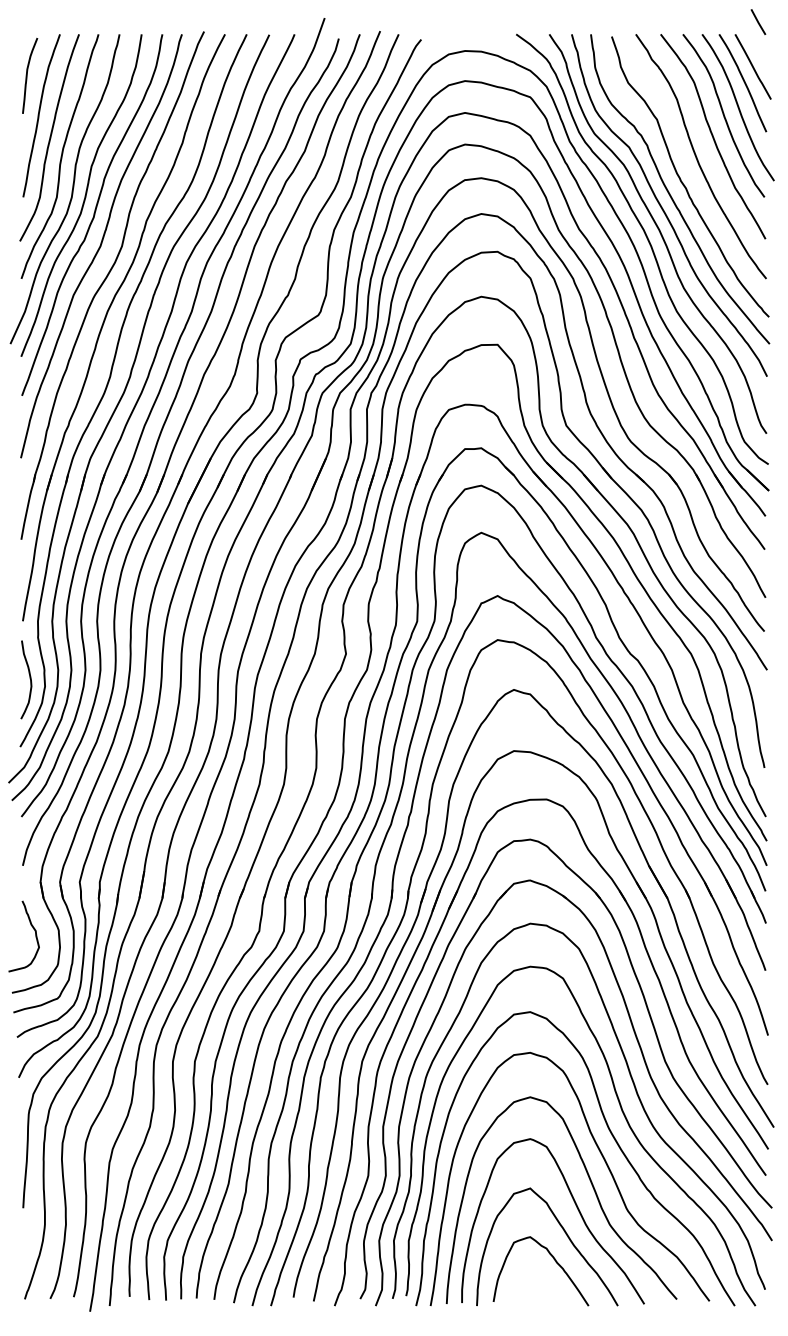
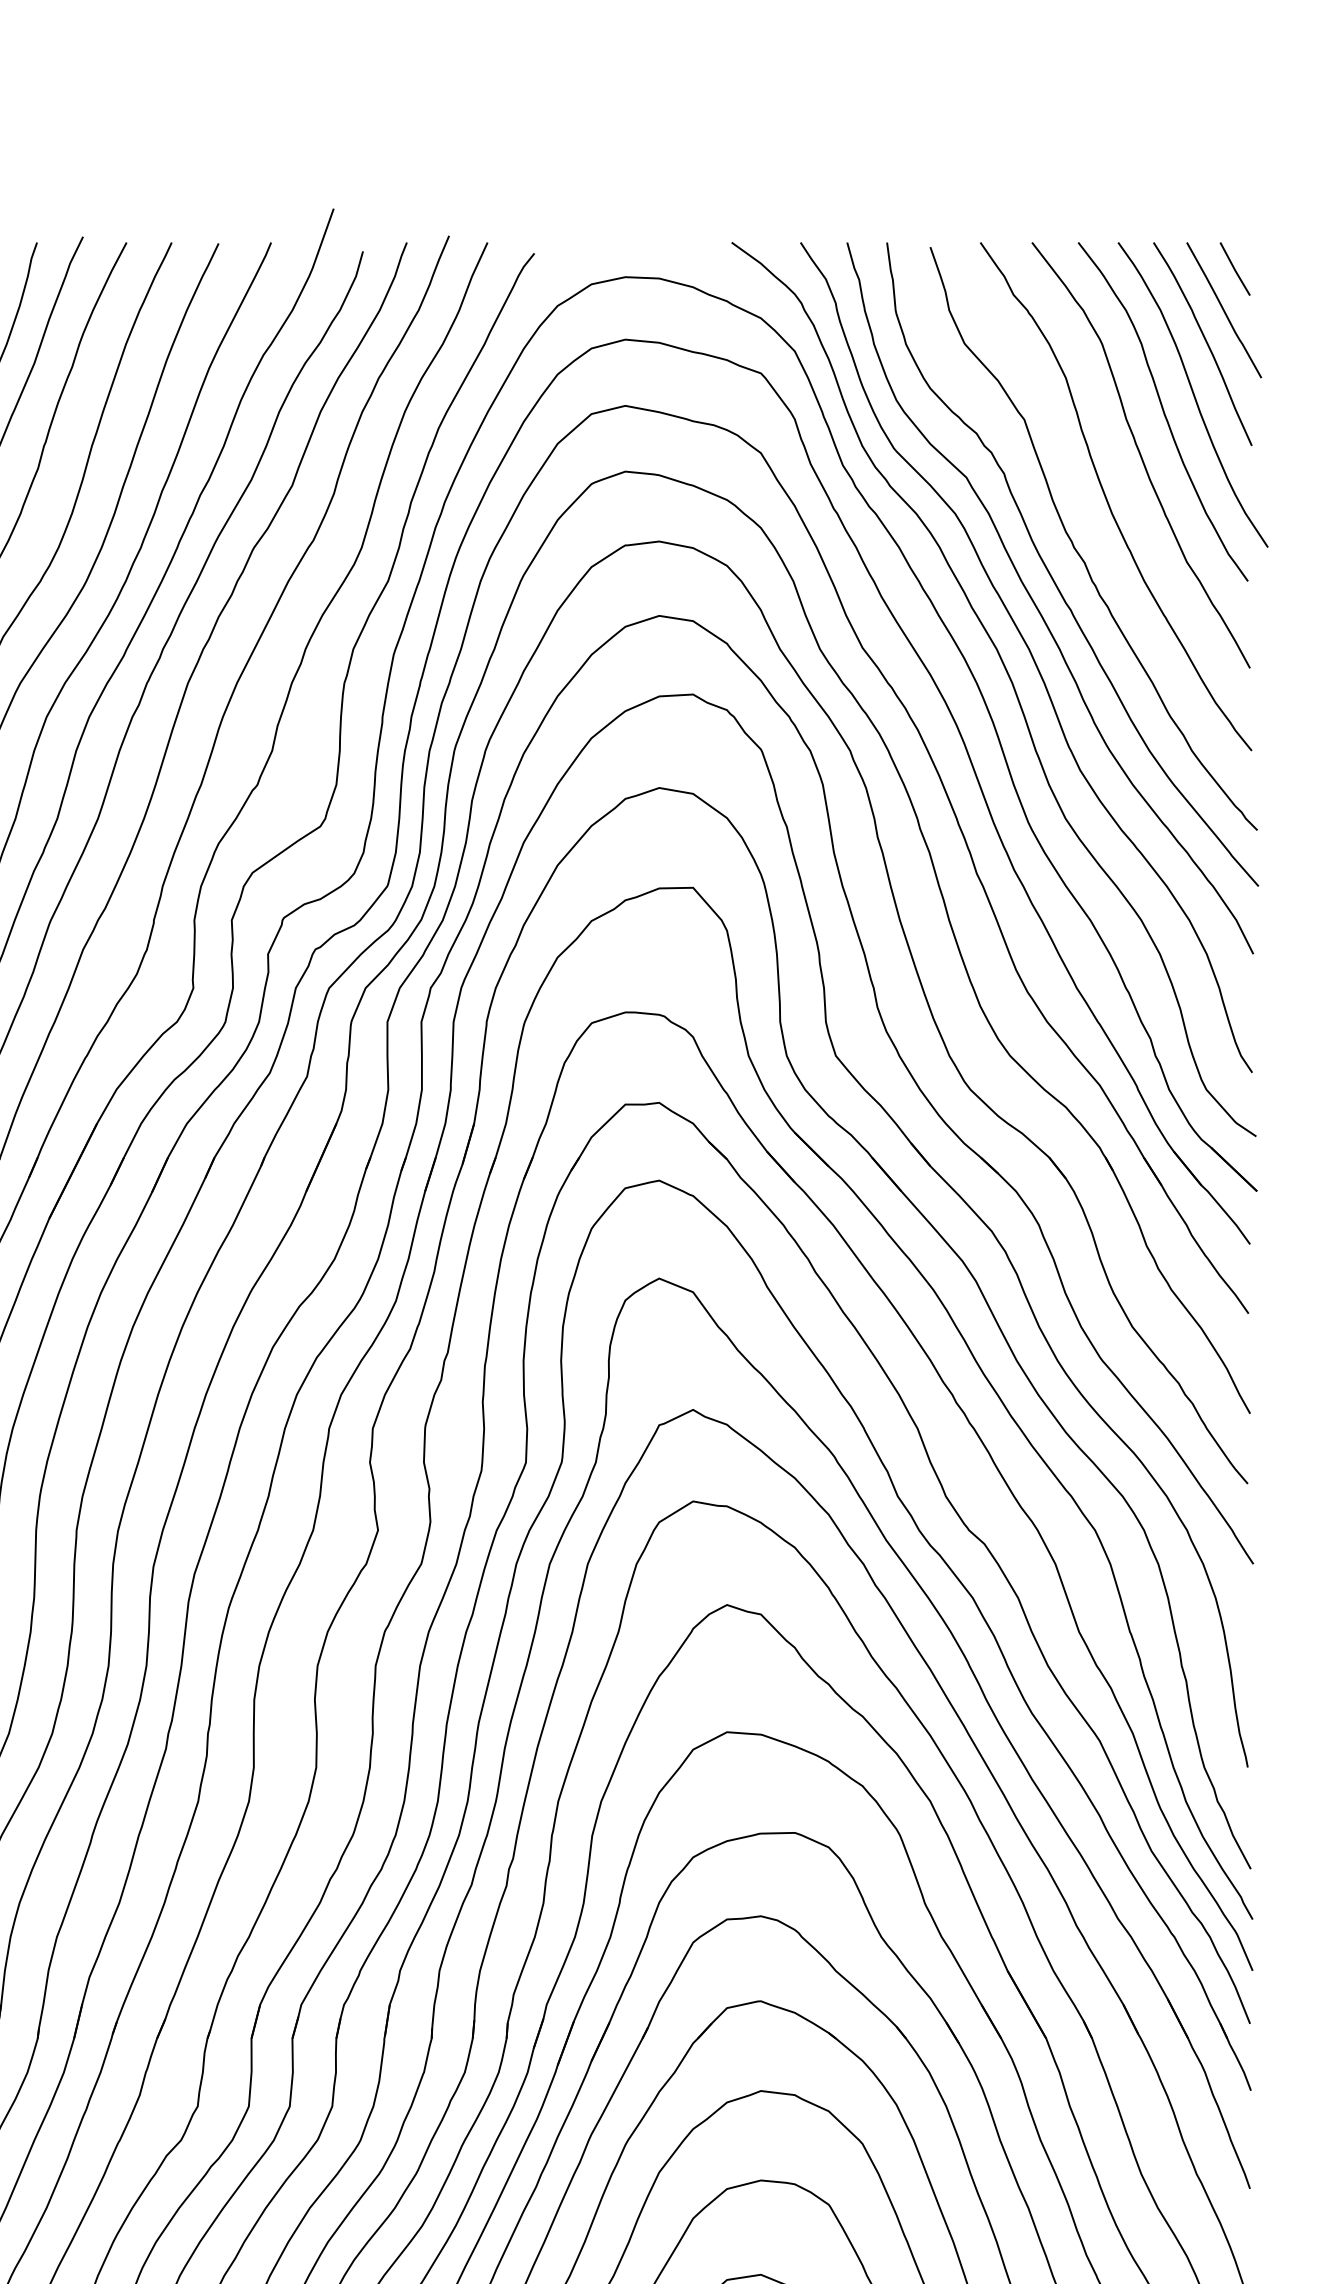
line: (758, 21) -> (1235, 267), moved

